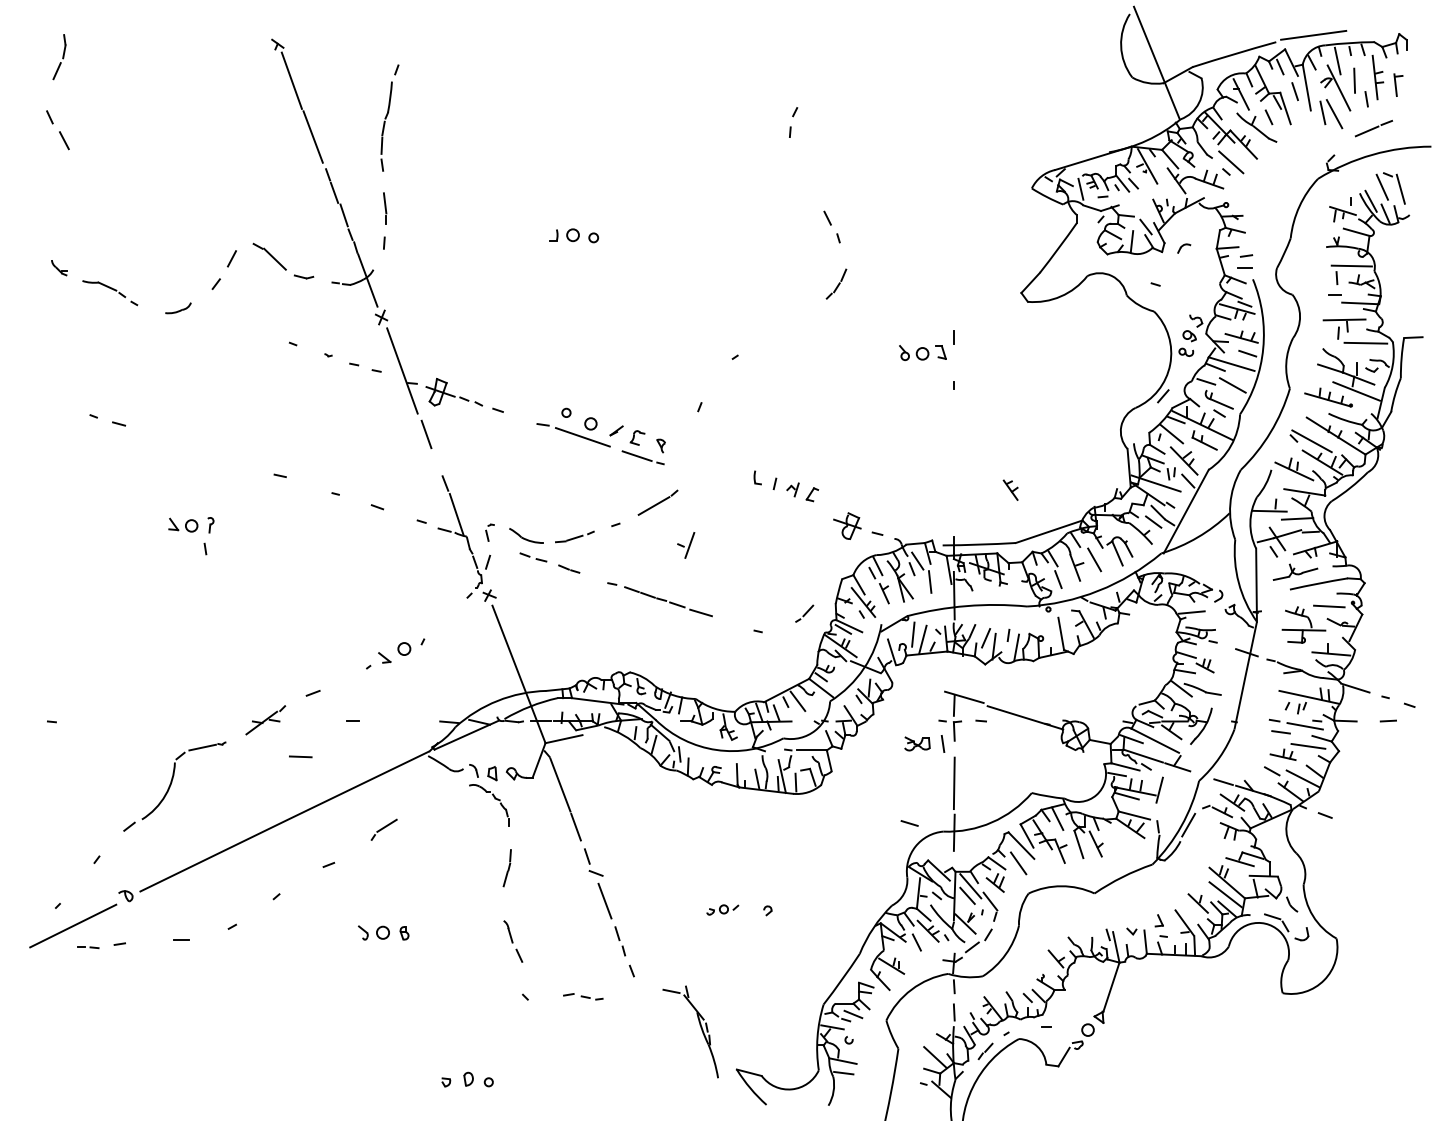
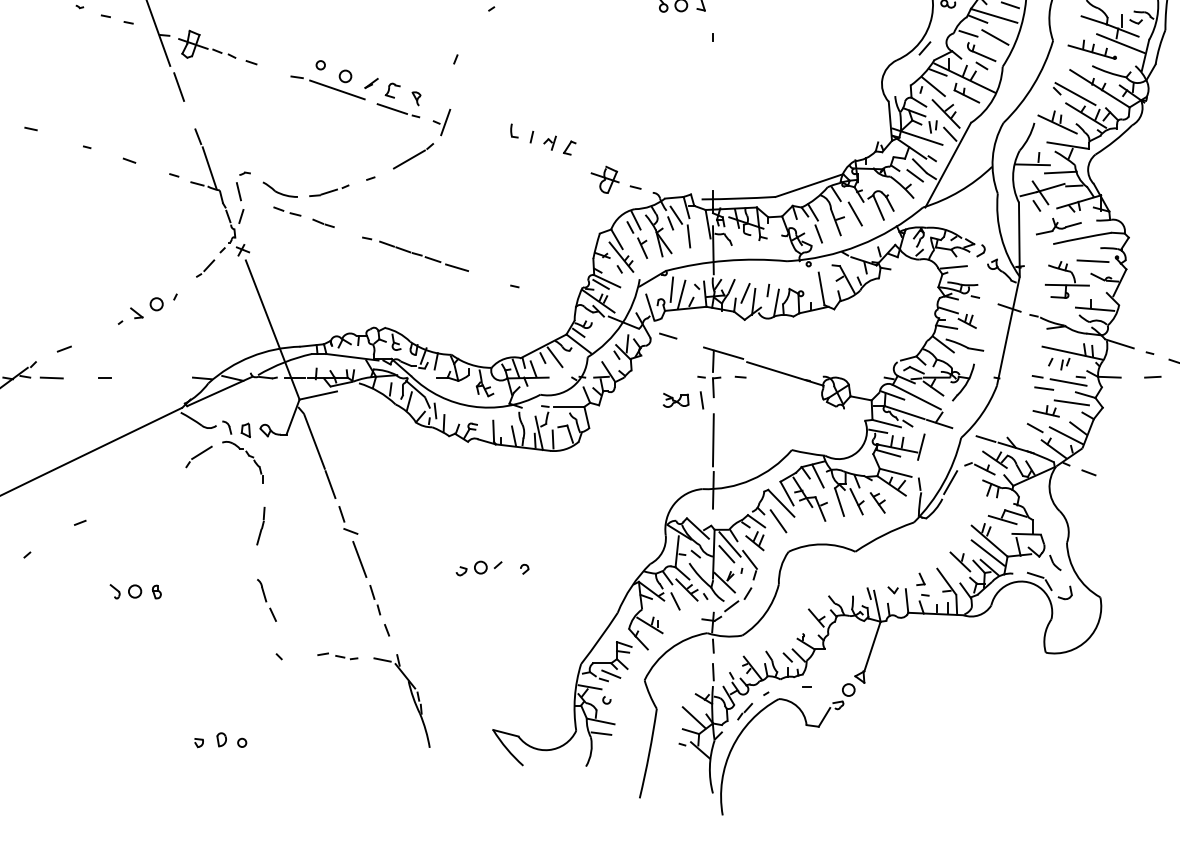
part: (1010, 489) -> (877, 502), moved
part: (489, 532) -> (242, 186), size x1.67
part: (686, 545) -> (442, 122), moved
line: (804, 613) -> (205, 268), moved
line: (300, 756) -> (51, 377), moved
line: (909, 823) -> (668, 336), moved
part: (383, 829) -> (198, 456), moved
part: (722, 909) -> (478, 567), size x1.43
part: (700, 1028) -> (411, 697), moved

